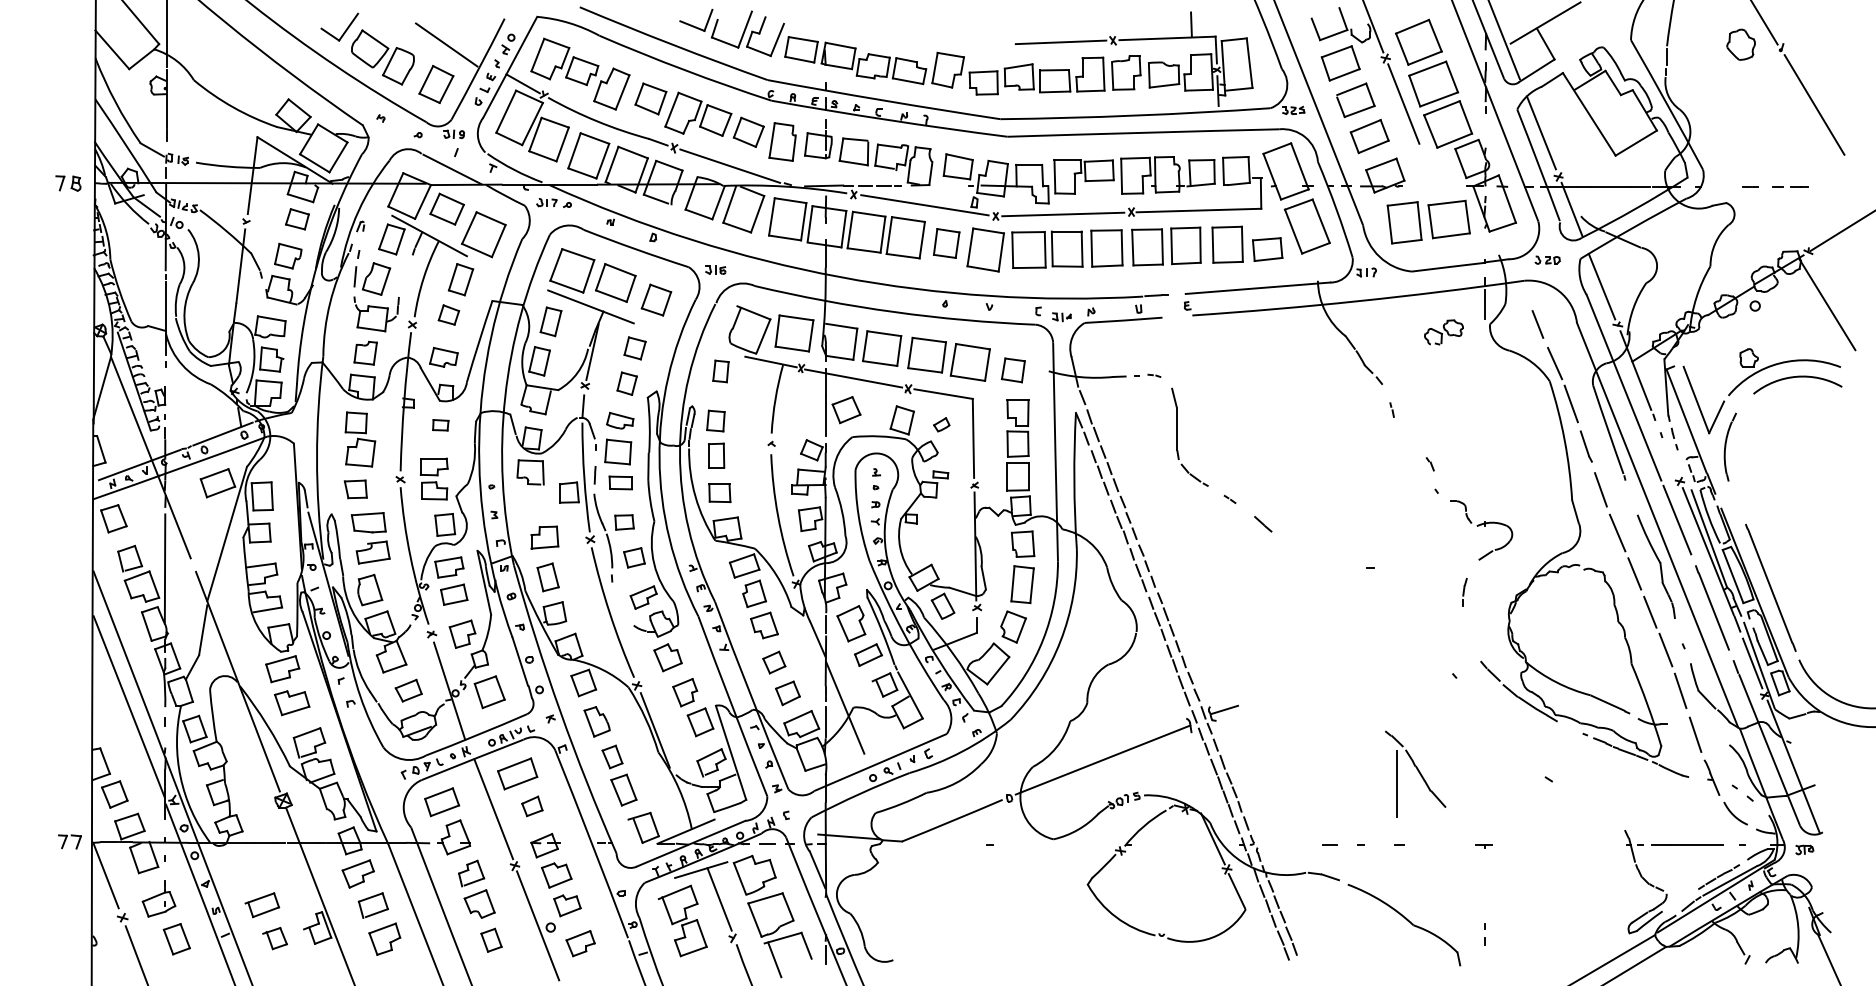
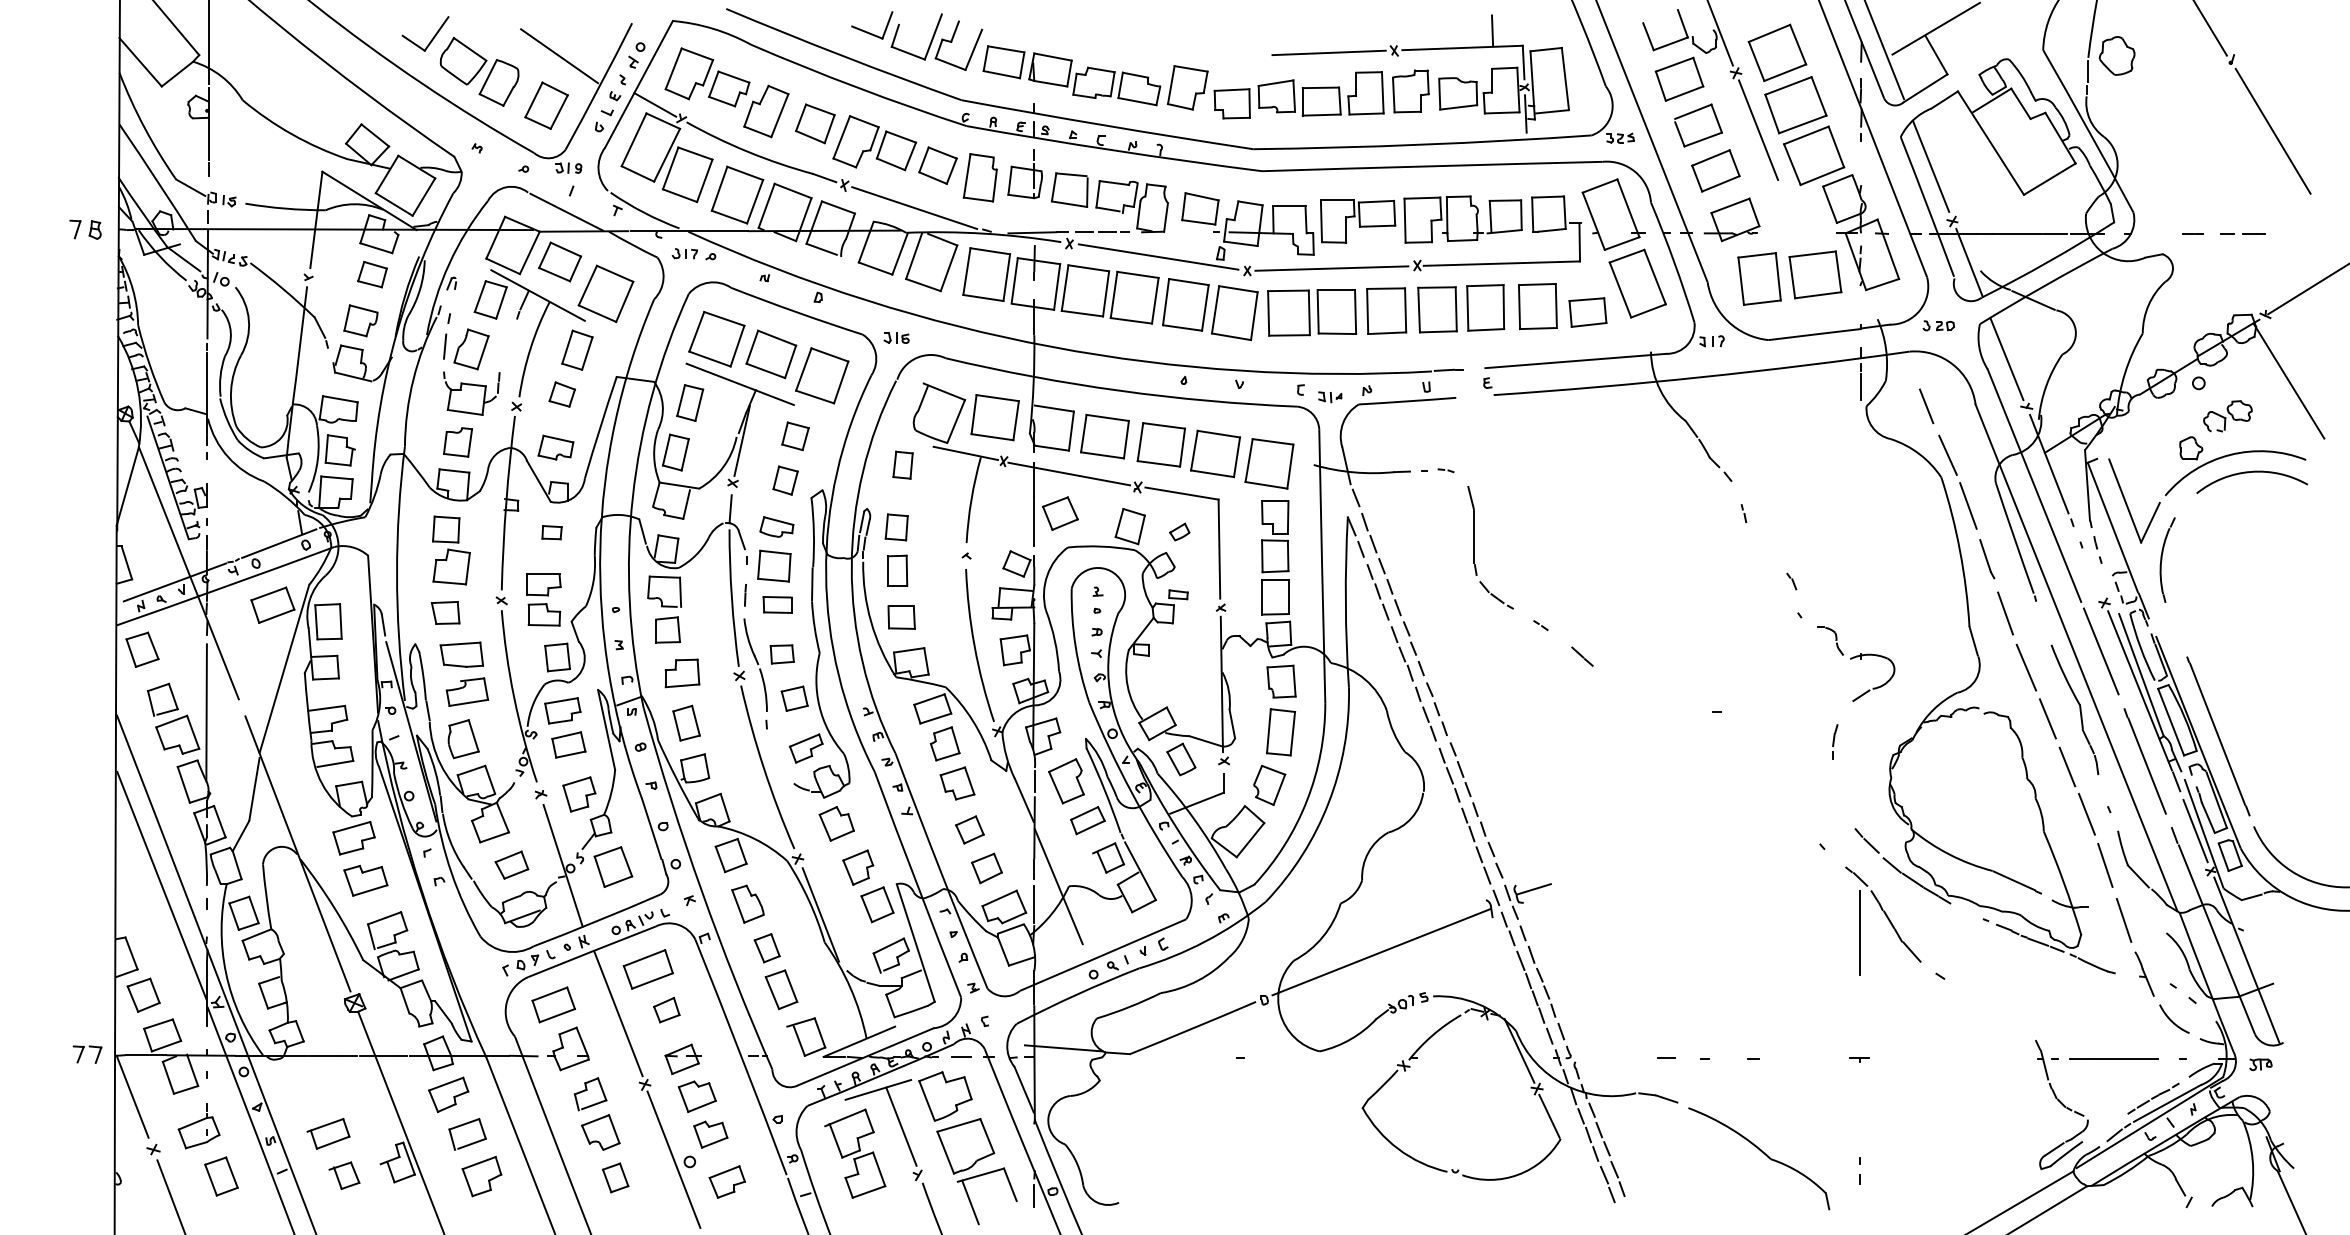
part: (1740, 44) -> (2116, 55), moved
part: (946, 243) -> (1185, 304), size x1.43
part: (656, 299) -> (822, 375), size x1.43
part: (1443, 332) -> (2227, 416), moved
part: (1013, 370) -> (1269, 463), size x1.67
part: (568, 492) -> (667, 629), moved
part: (1415, 773) -> (1883, 920), moved

